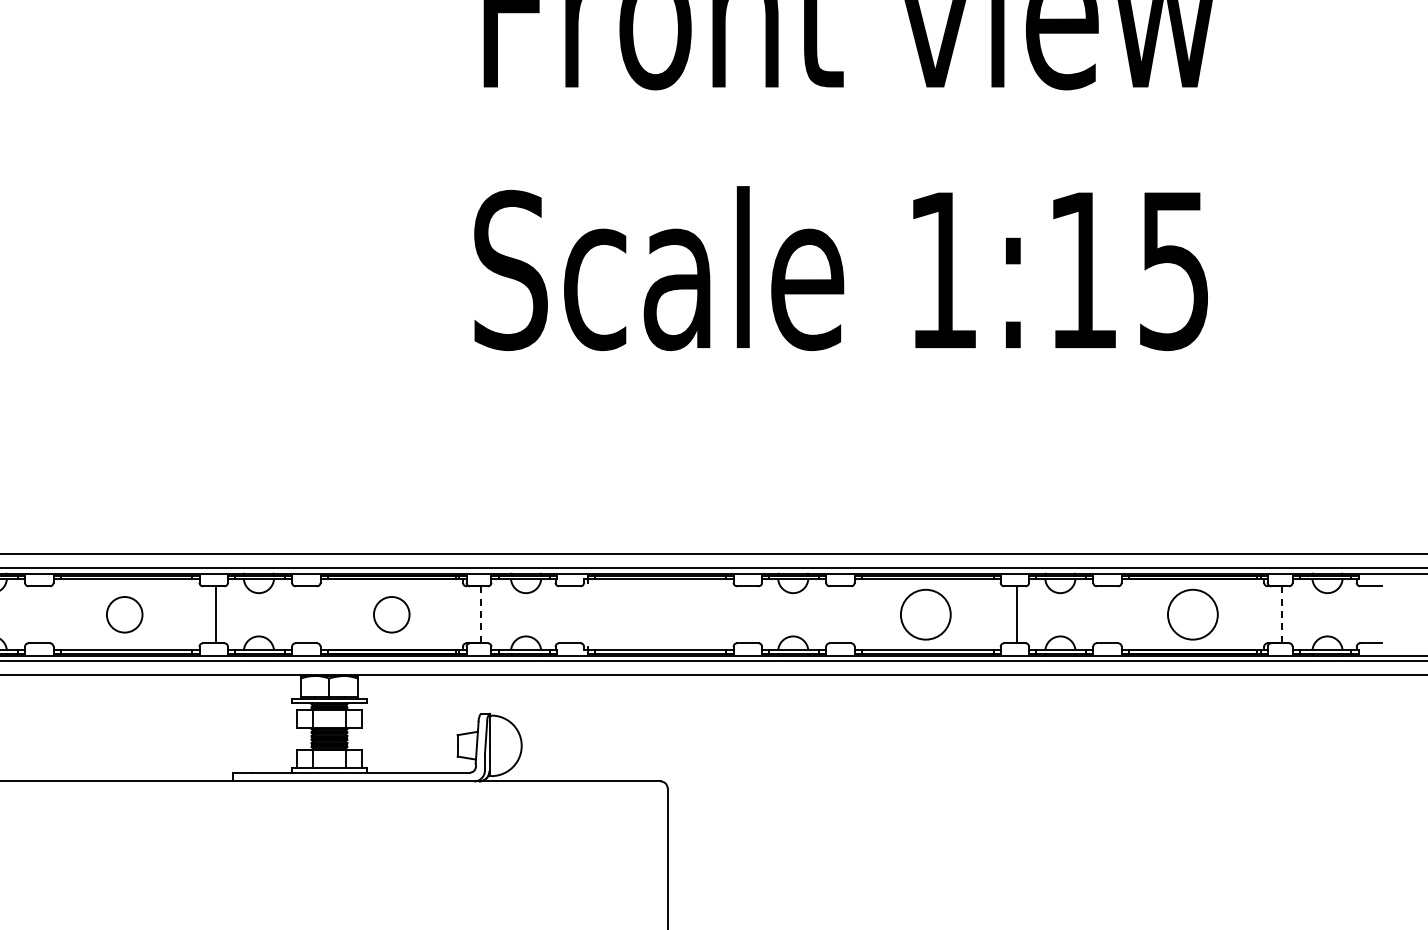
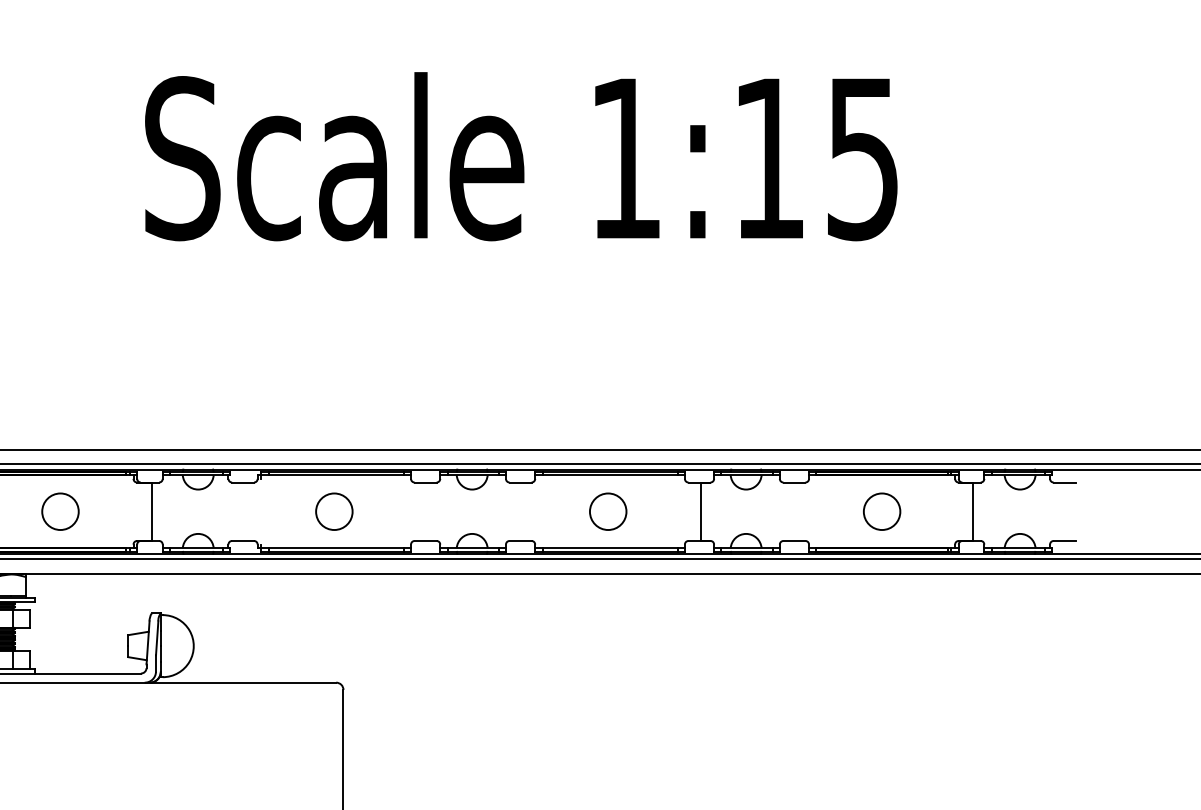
circle: (658, 614) -> (334, 511), added
circle: (925, 614) -> (607, 511), size x0.71
circle: (1192, 614) -> (881, 511), size x0.71
line: (480, 615) -> (151, 512), dashed -> solid
line: (1281, 615) -> (972, 512), dashed -> solid

